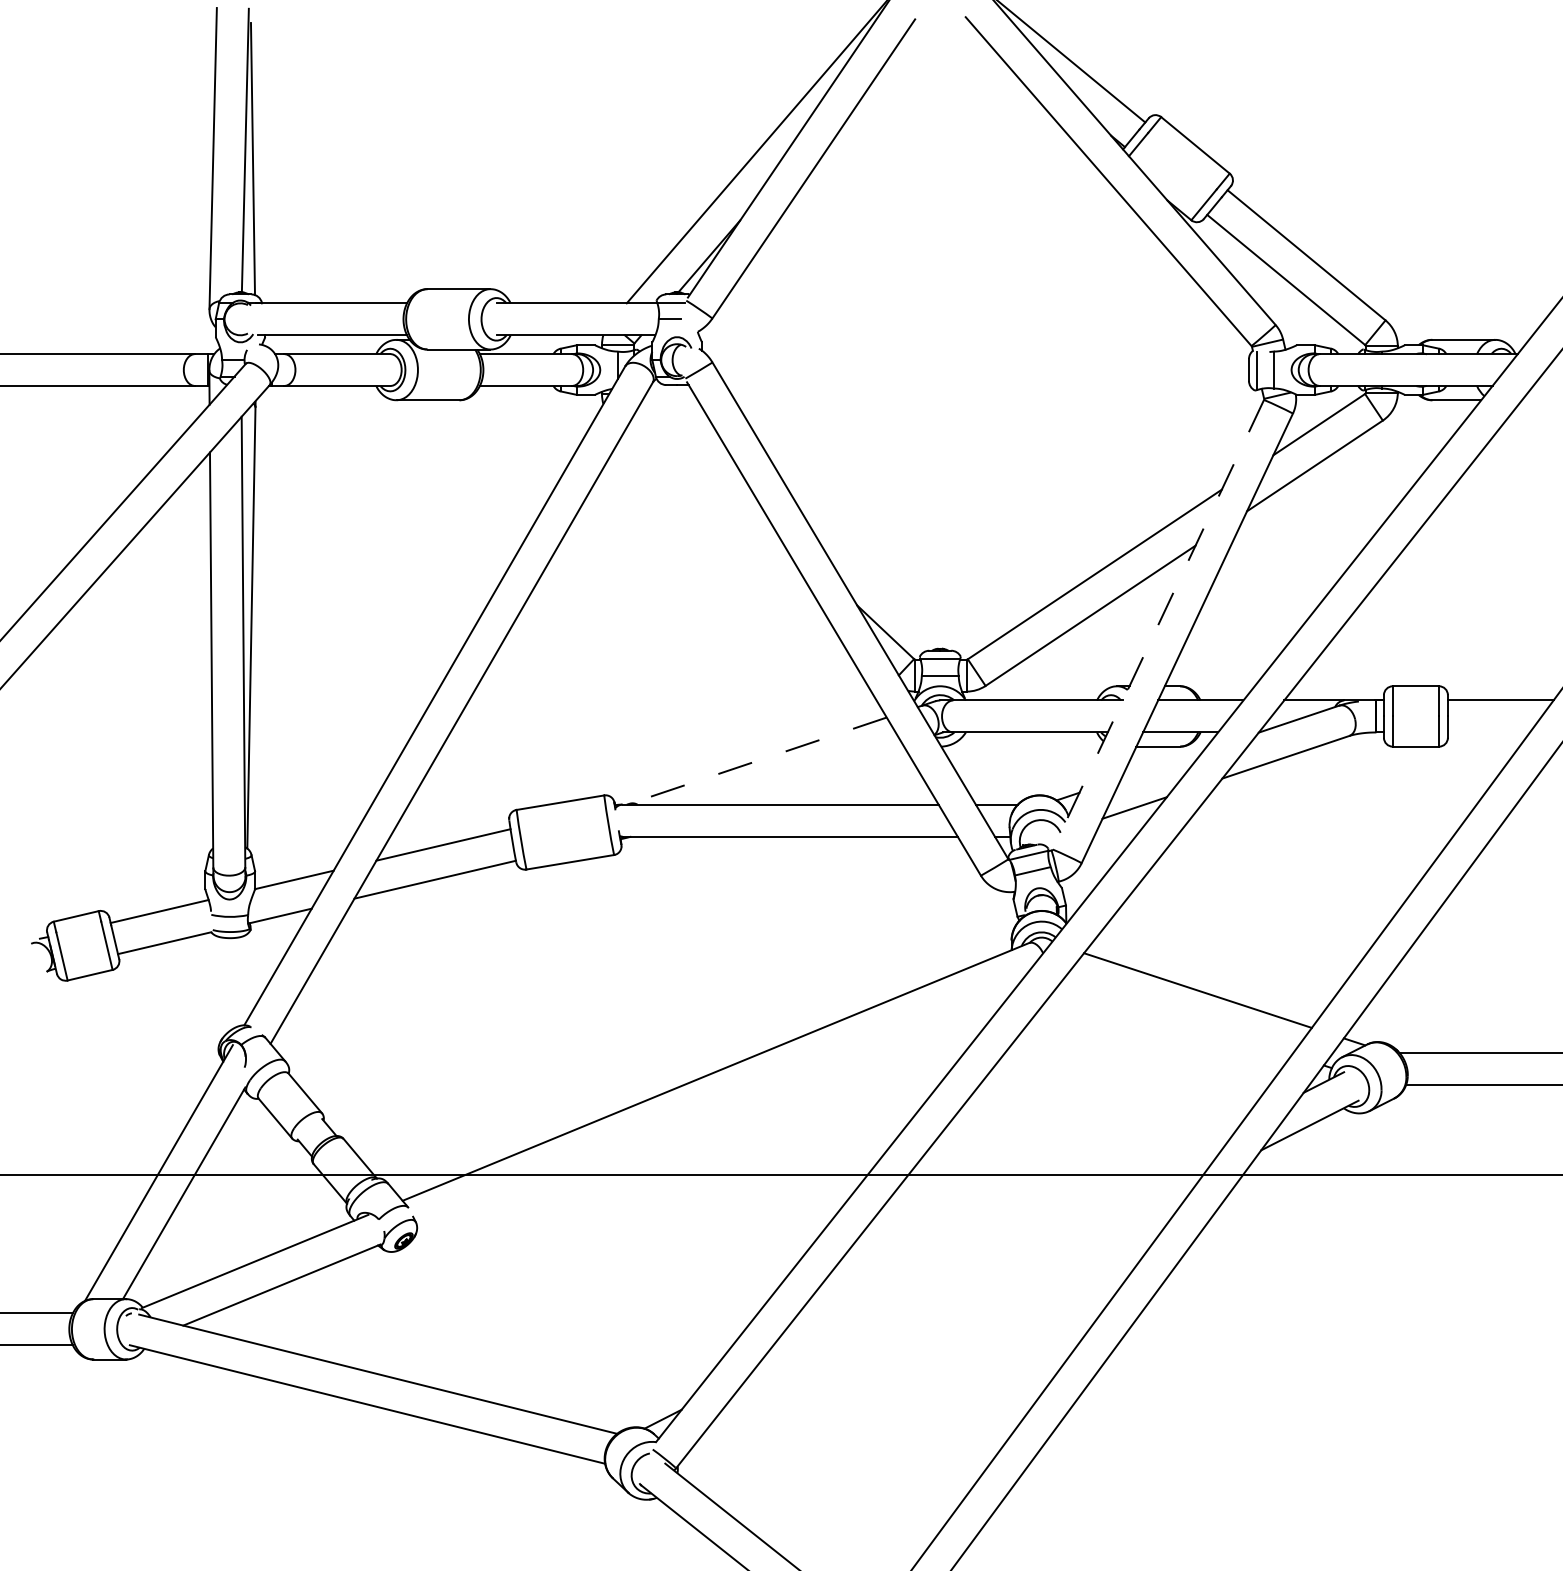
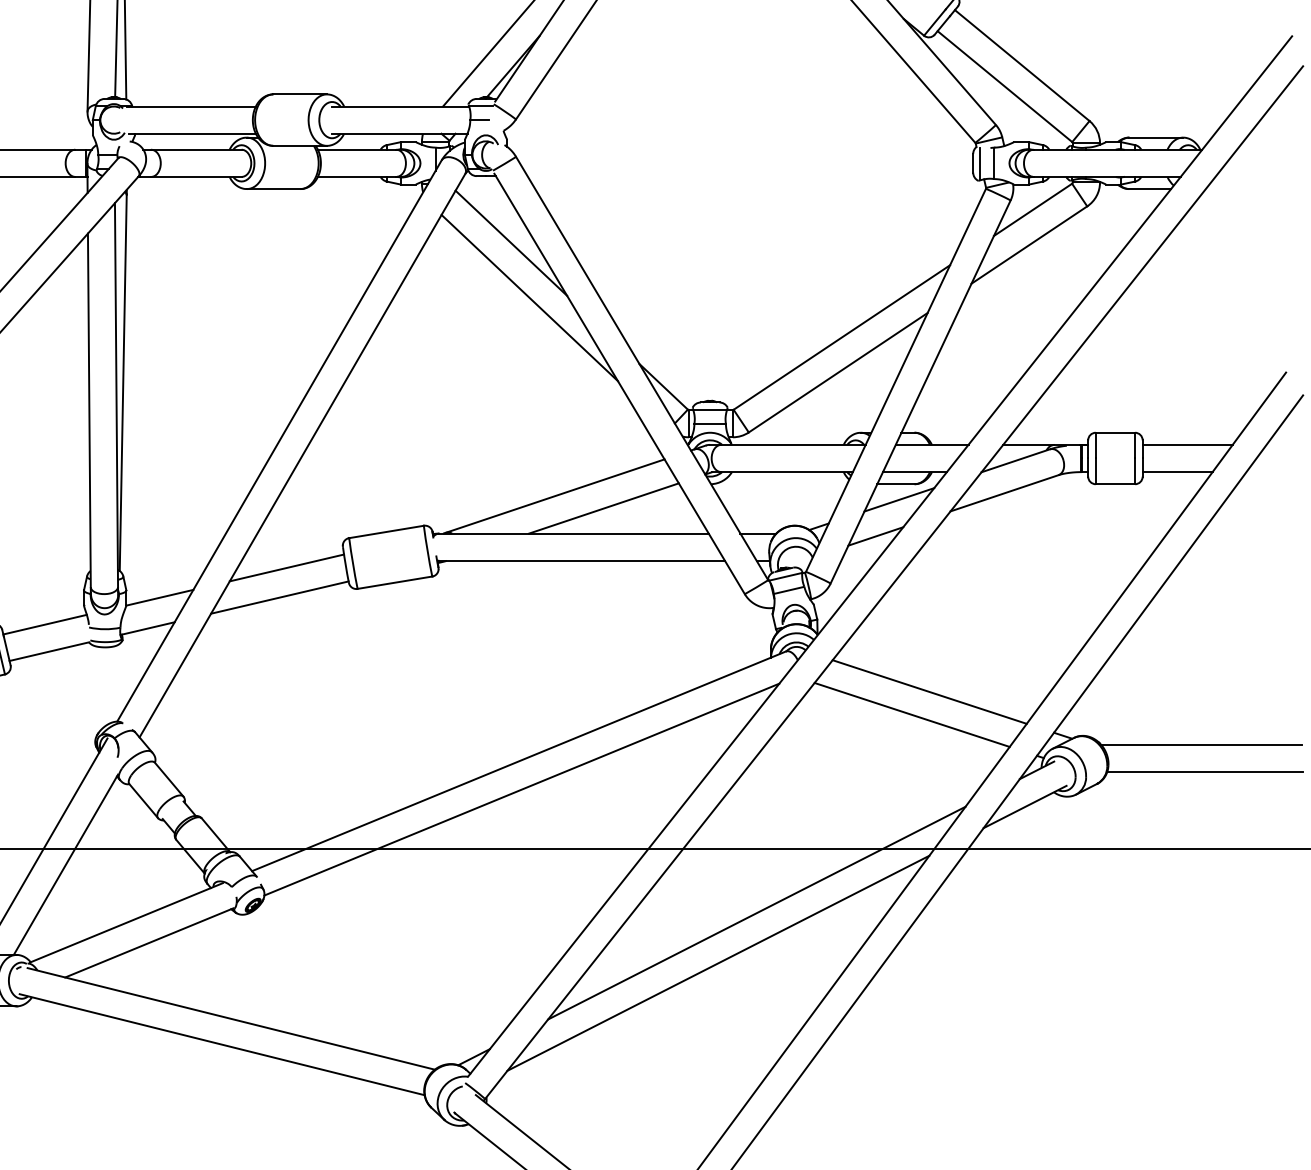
line: (706, 463) -> (510, 242), added
line: (728, 527) -> (529, 297), added
line: (1158, 625) -> (896, 380), dashed -> solid
line: (1488, 732) -> (1177, 472), added
line: (757, 760) -> (554, 496), dashed -> solid
line: (1162, 764) -> (899, 499), added
line: (815, 774) -> (603, 507), added
line: (1176, 1017) -> (911, 714), added
line: (719, 1104) -> (522, 789), added
line: (995, 1249) -> (757, 912), added
line: (949, 1308) -> (718, 962), added

